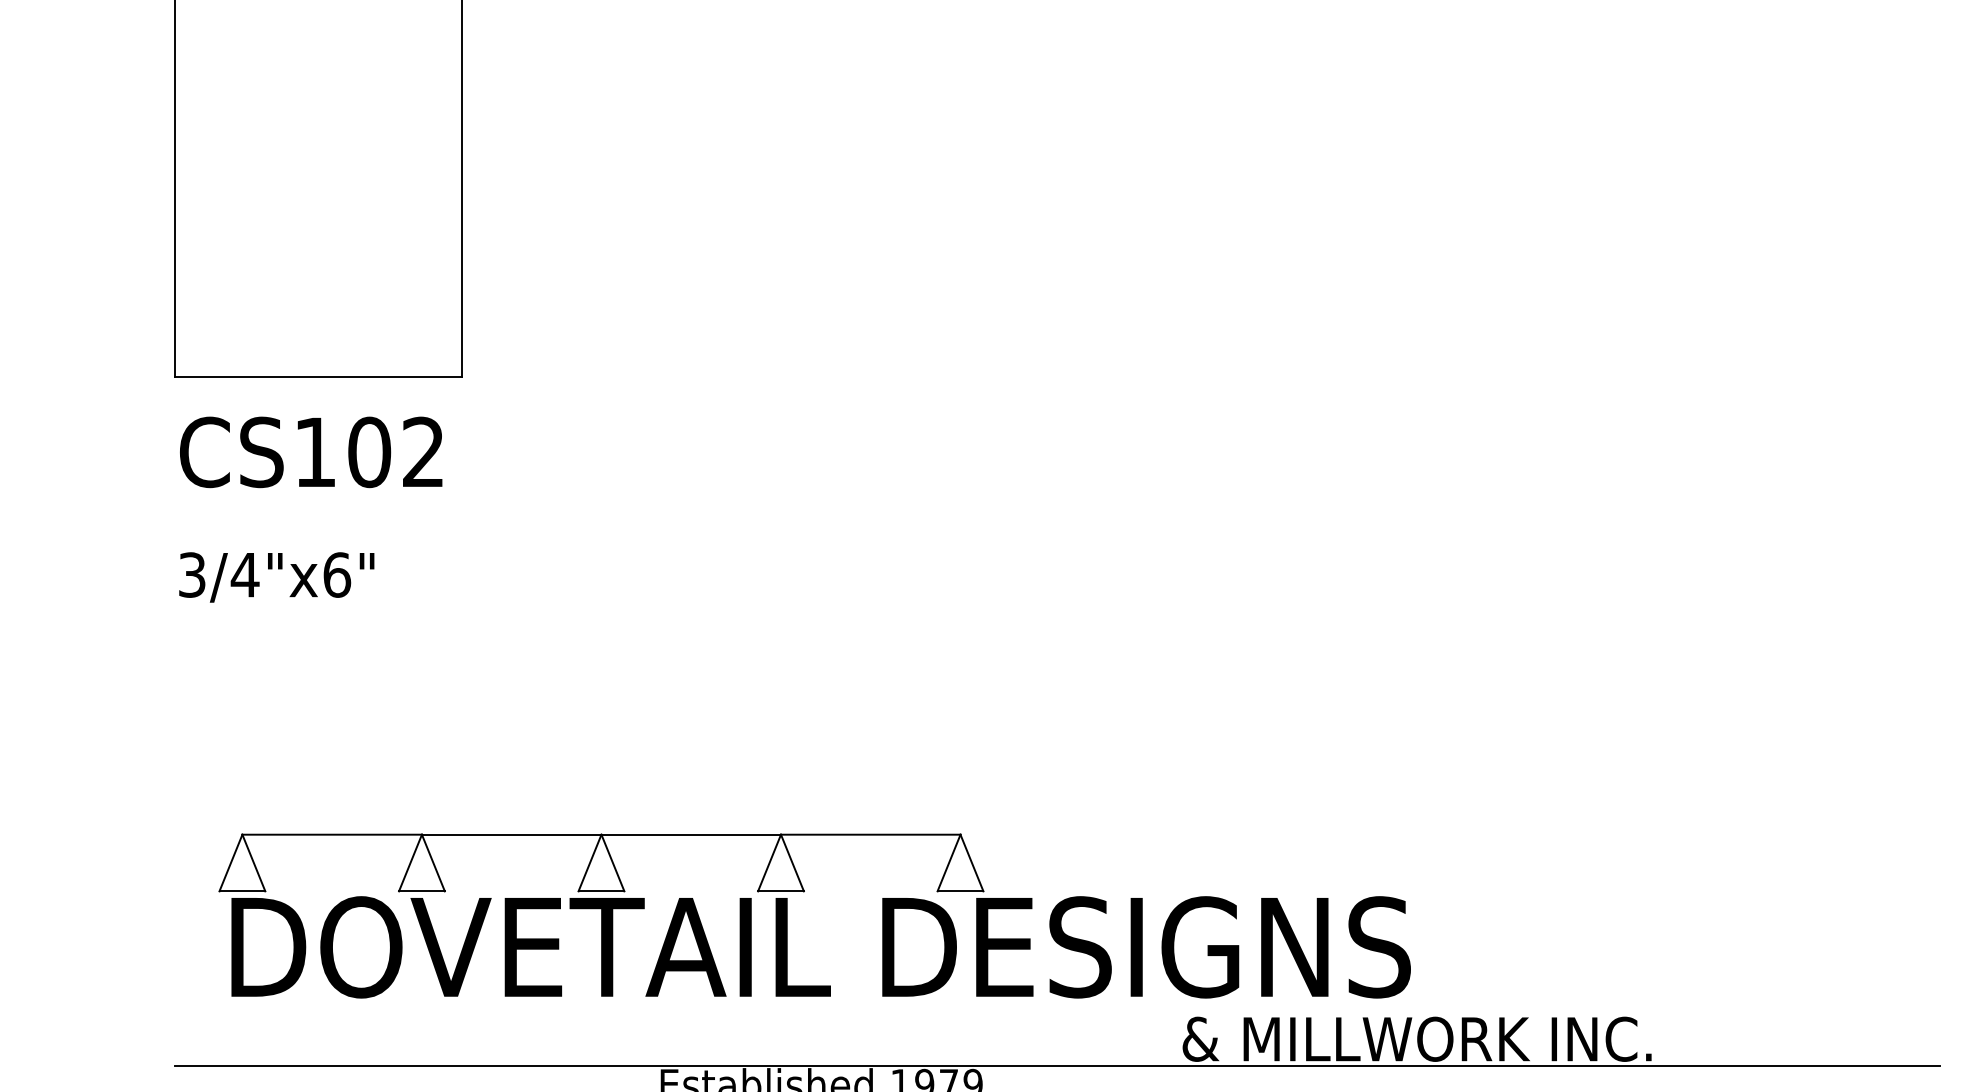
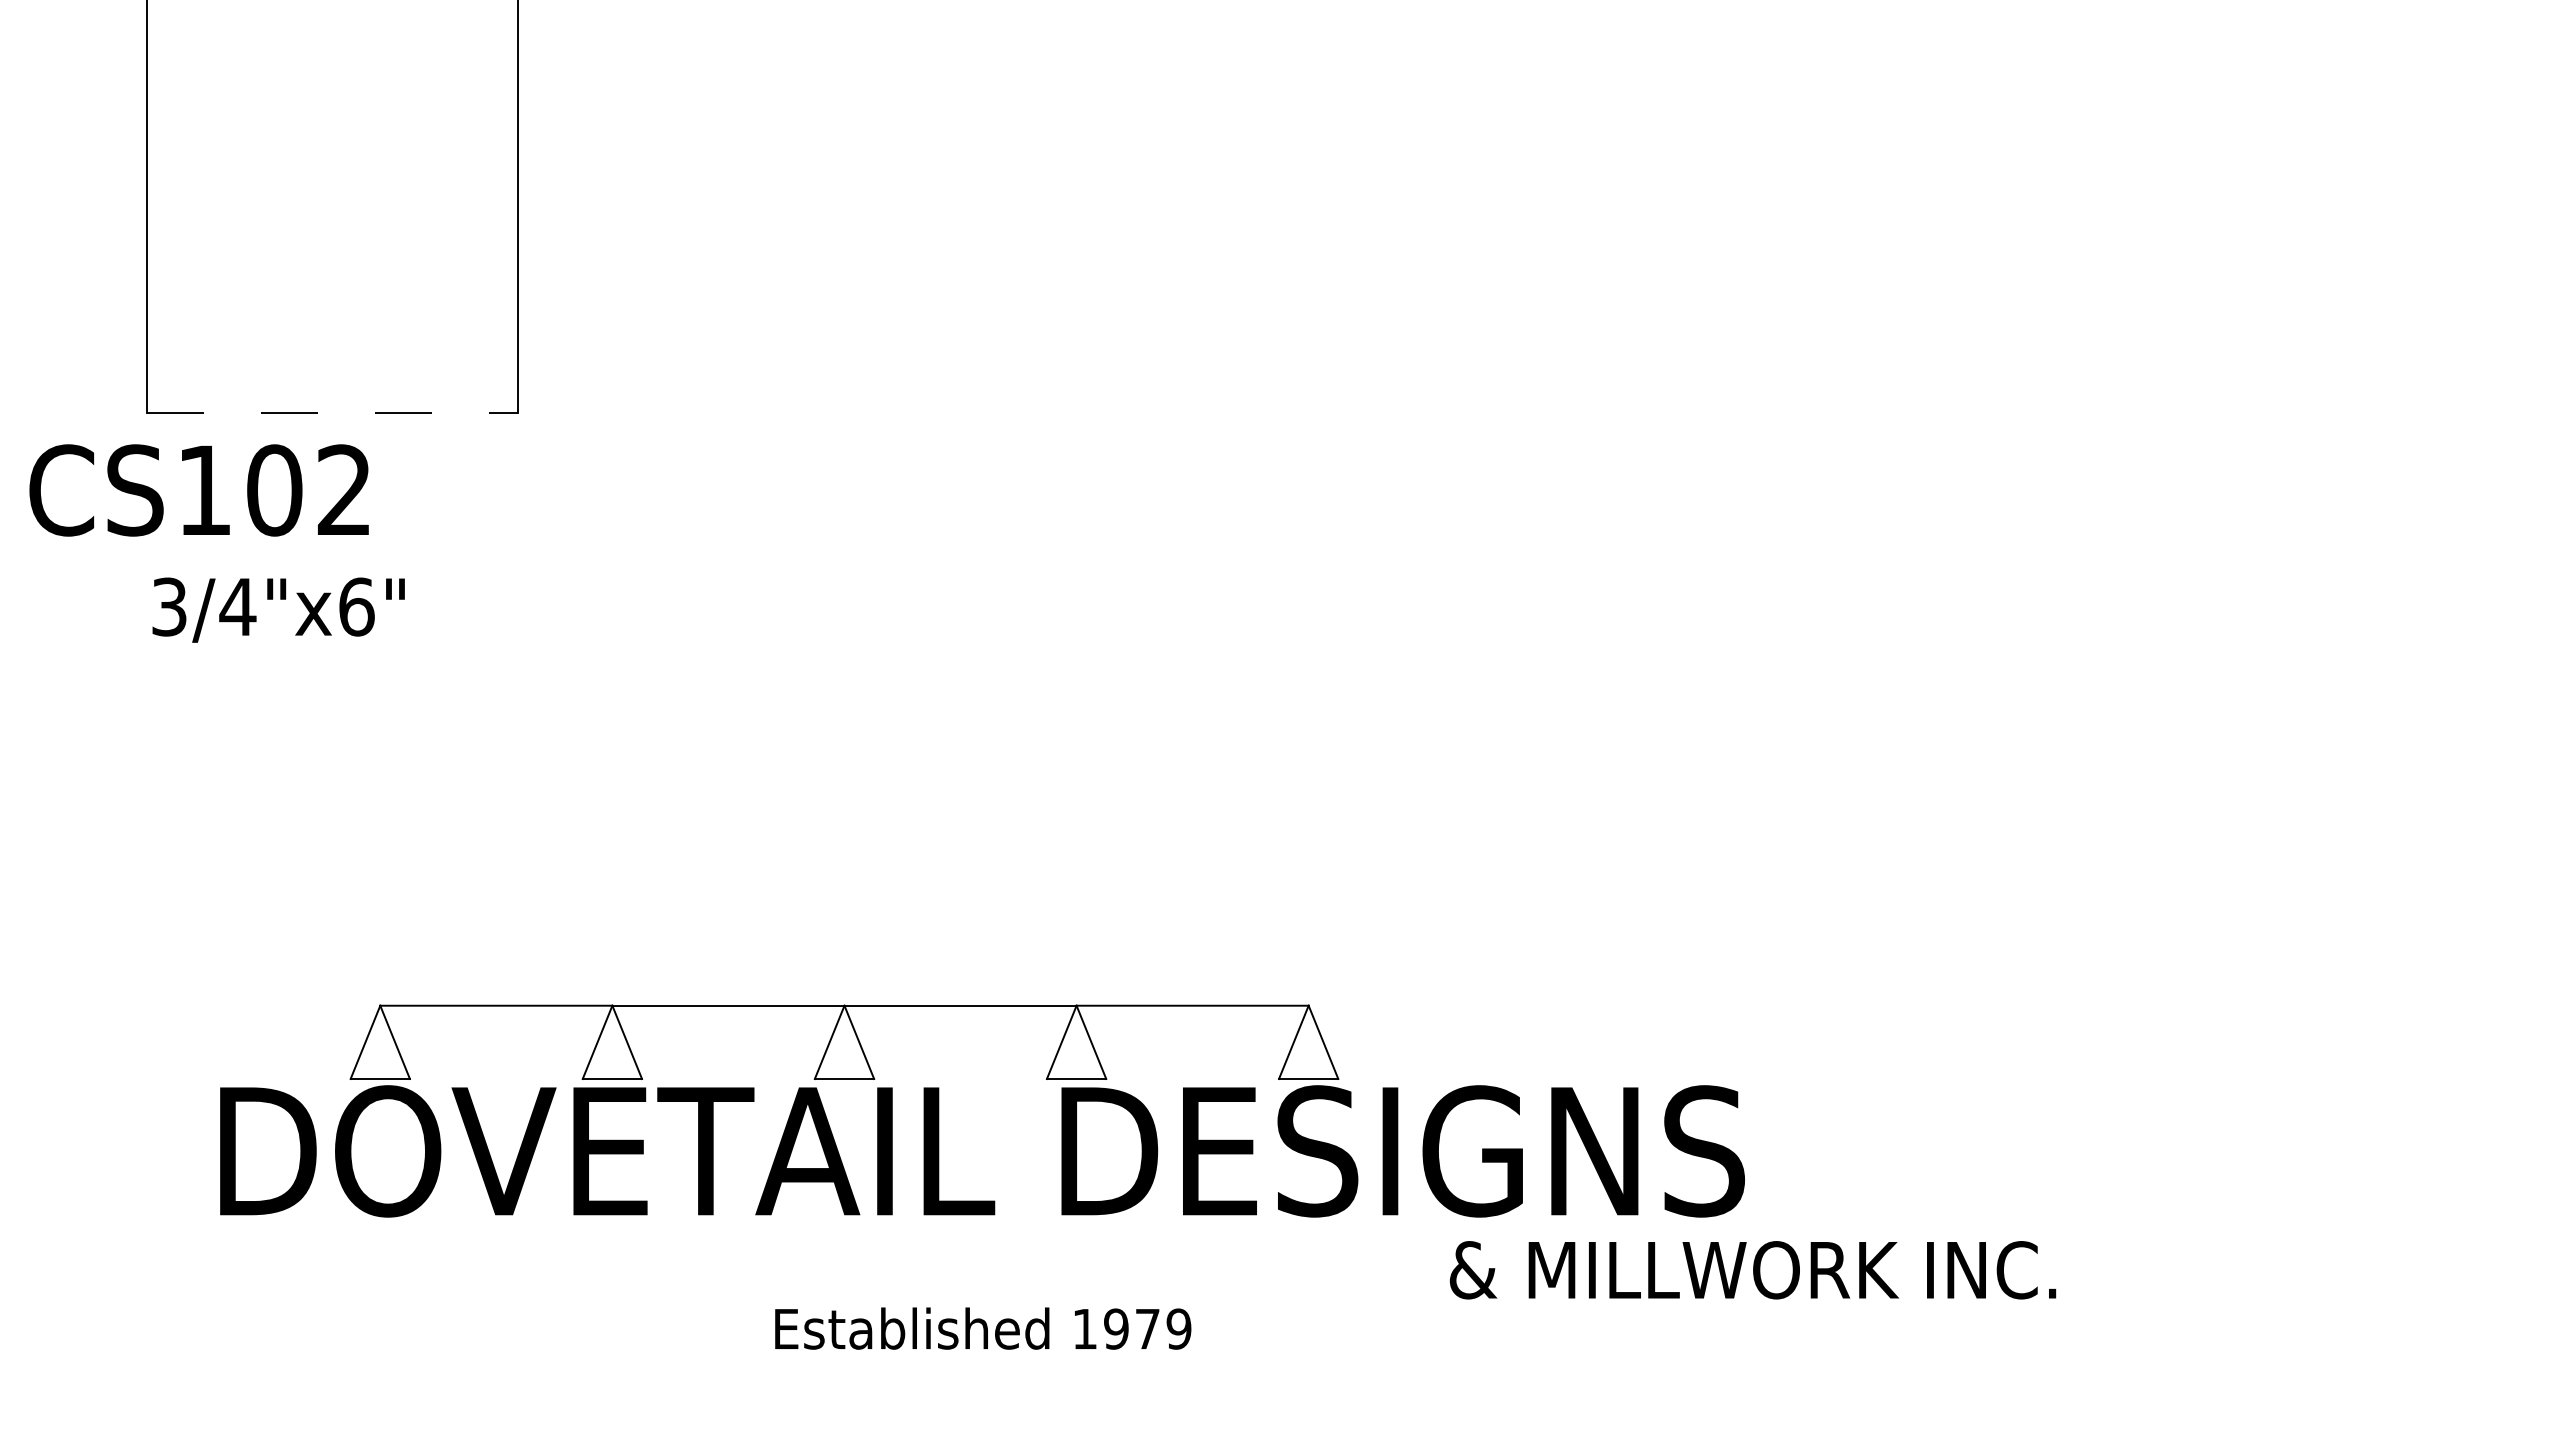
line: (319, 376) -> (333, 413), solid -> dashed
text: (310, 452) -> (198, 490), moved
text: (276, 576) -> (278, 609), moved
part: (601, 862) -> (844, 1041), moved
line: (1057, 1065) -> (1287, 1304), removed

